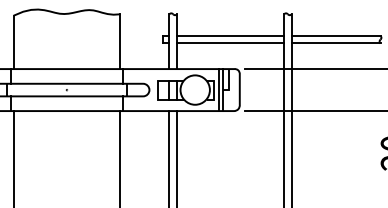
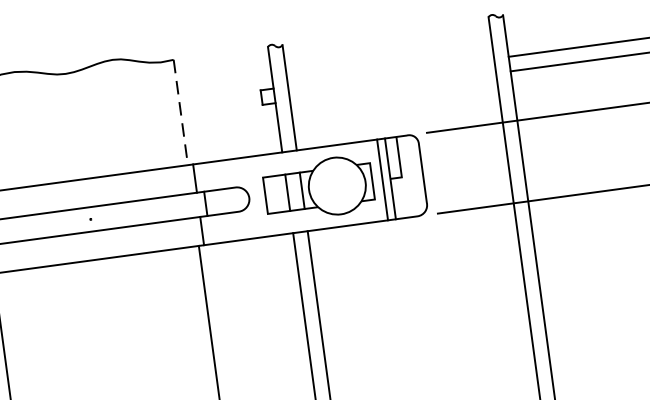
line: (230, 35) -> (390, 71), removed
line: (120, 42) -> (181, 114), solid -> dashed
line: (230, 43) -> (393, 87), removed

